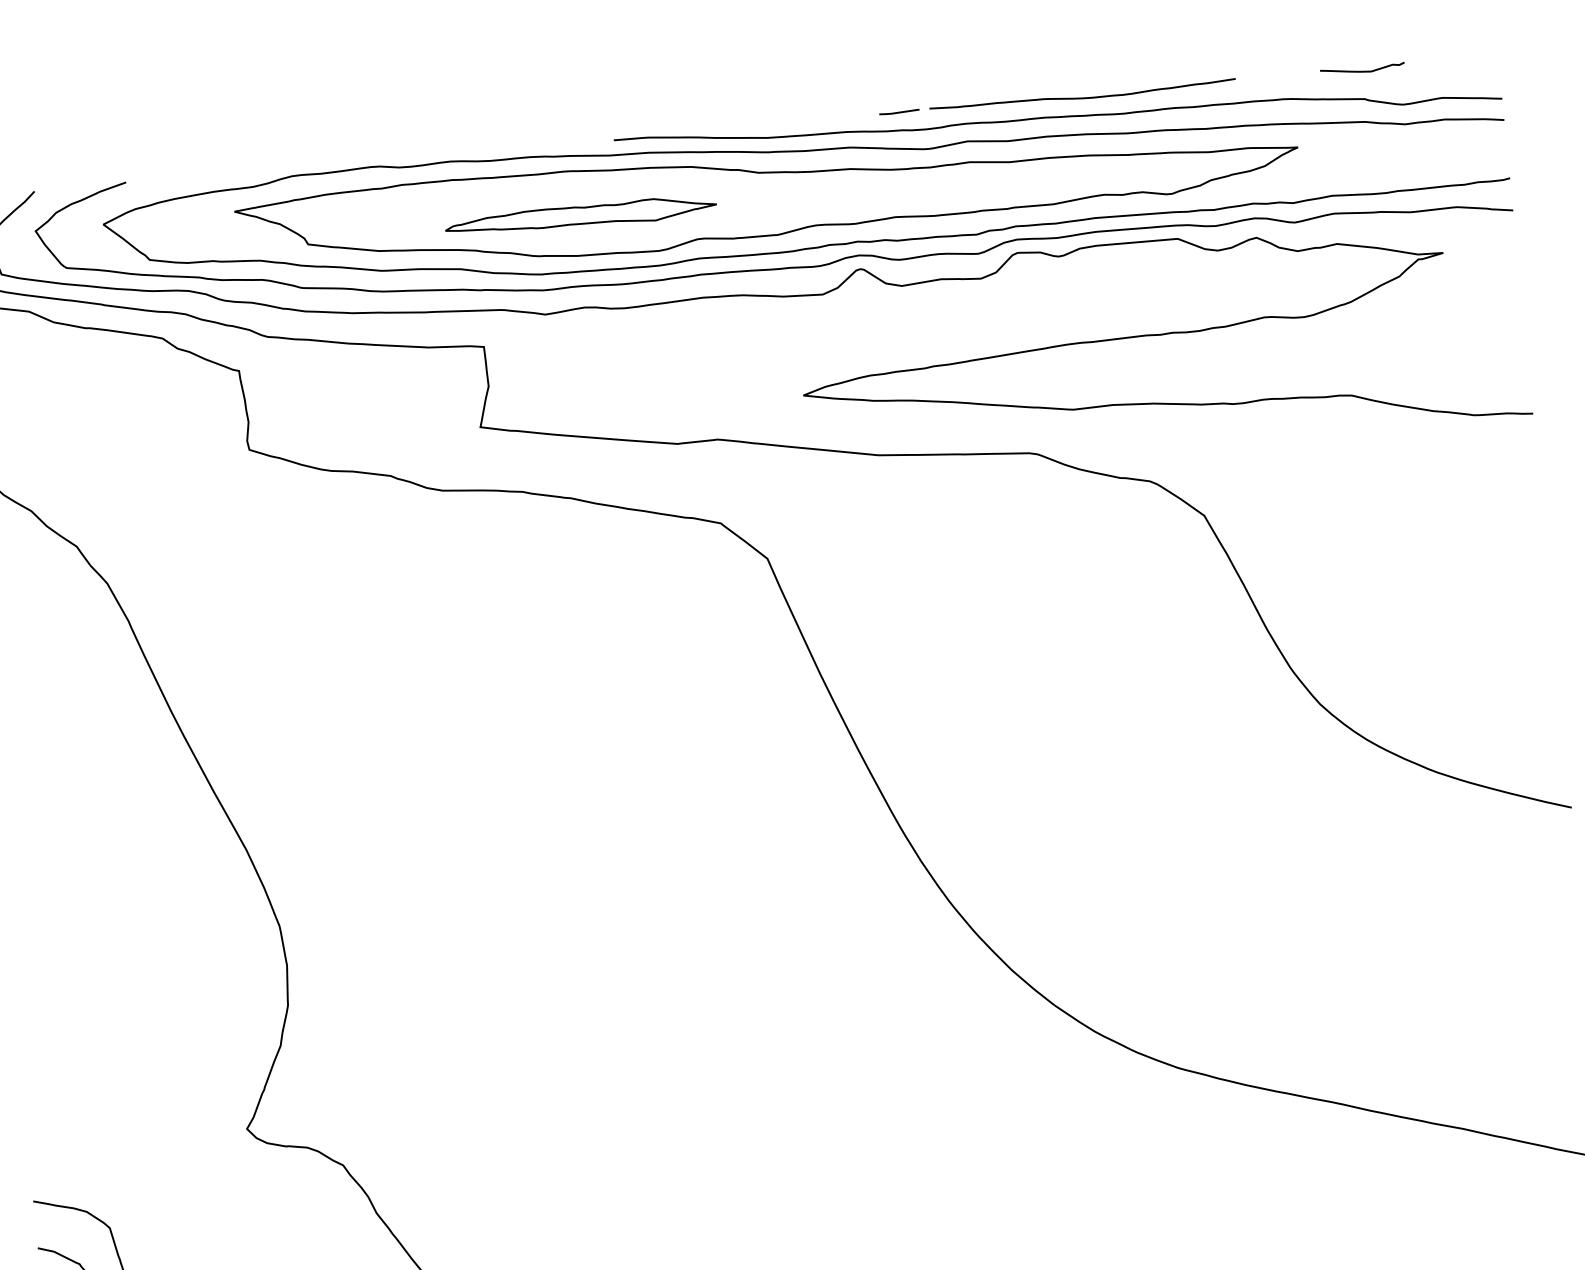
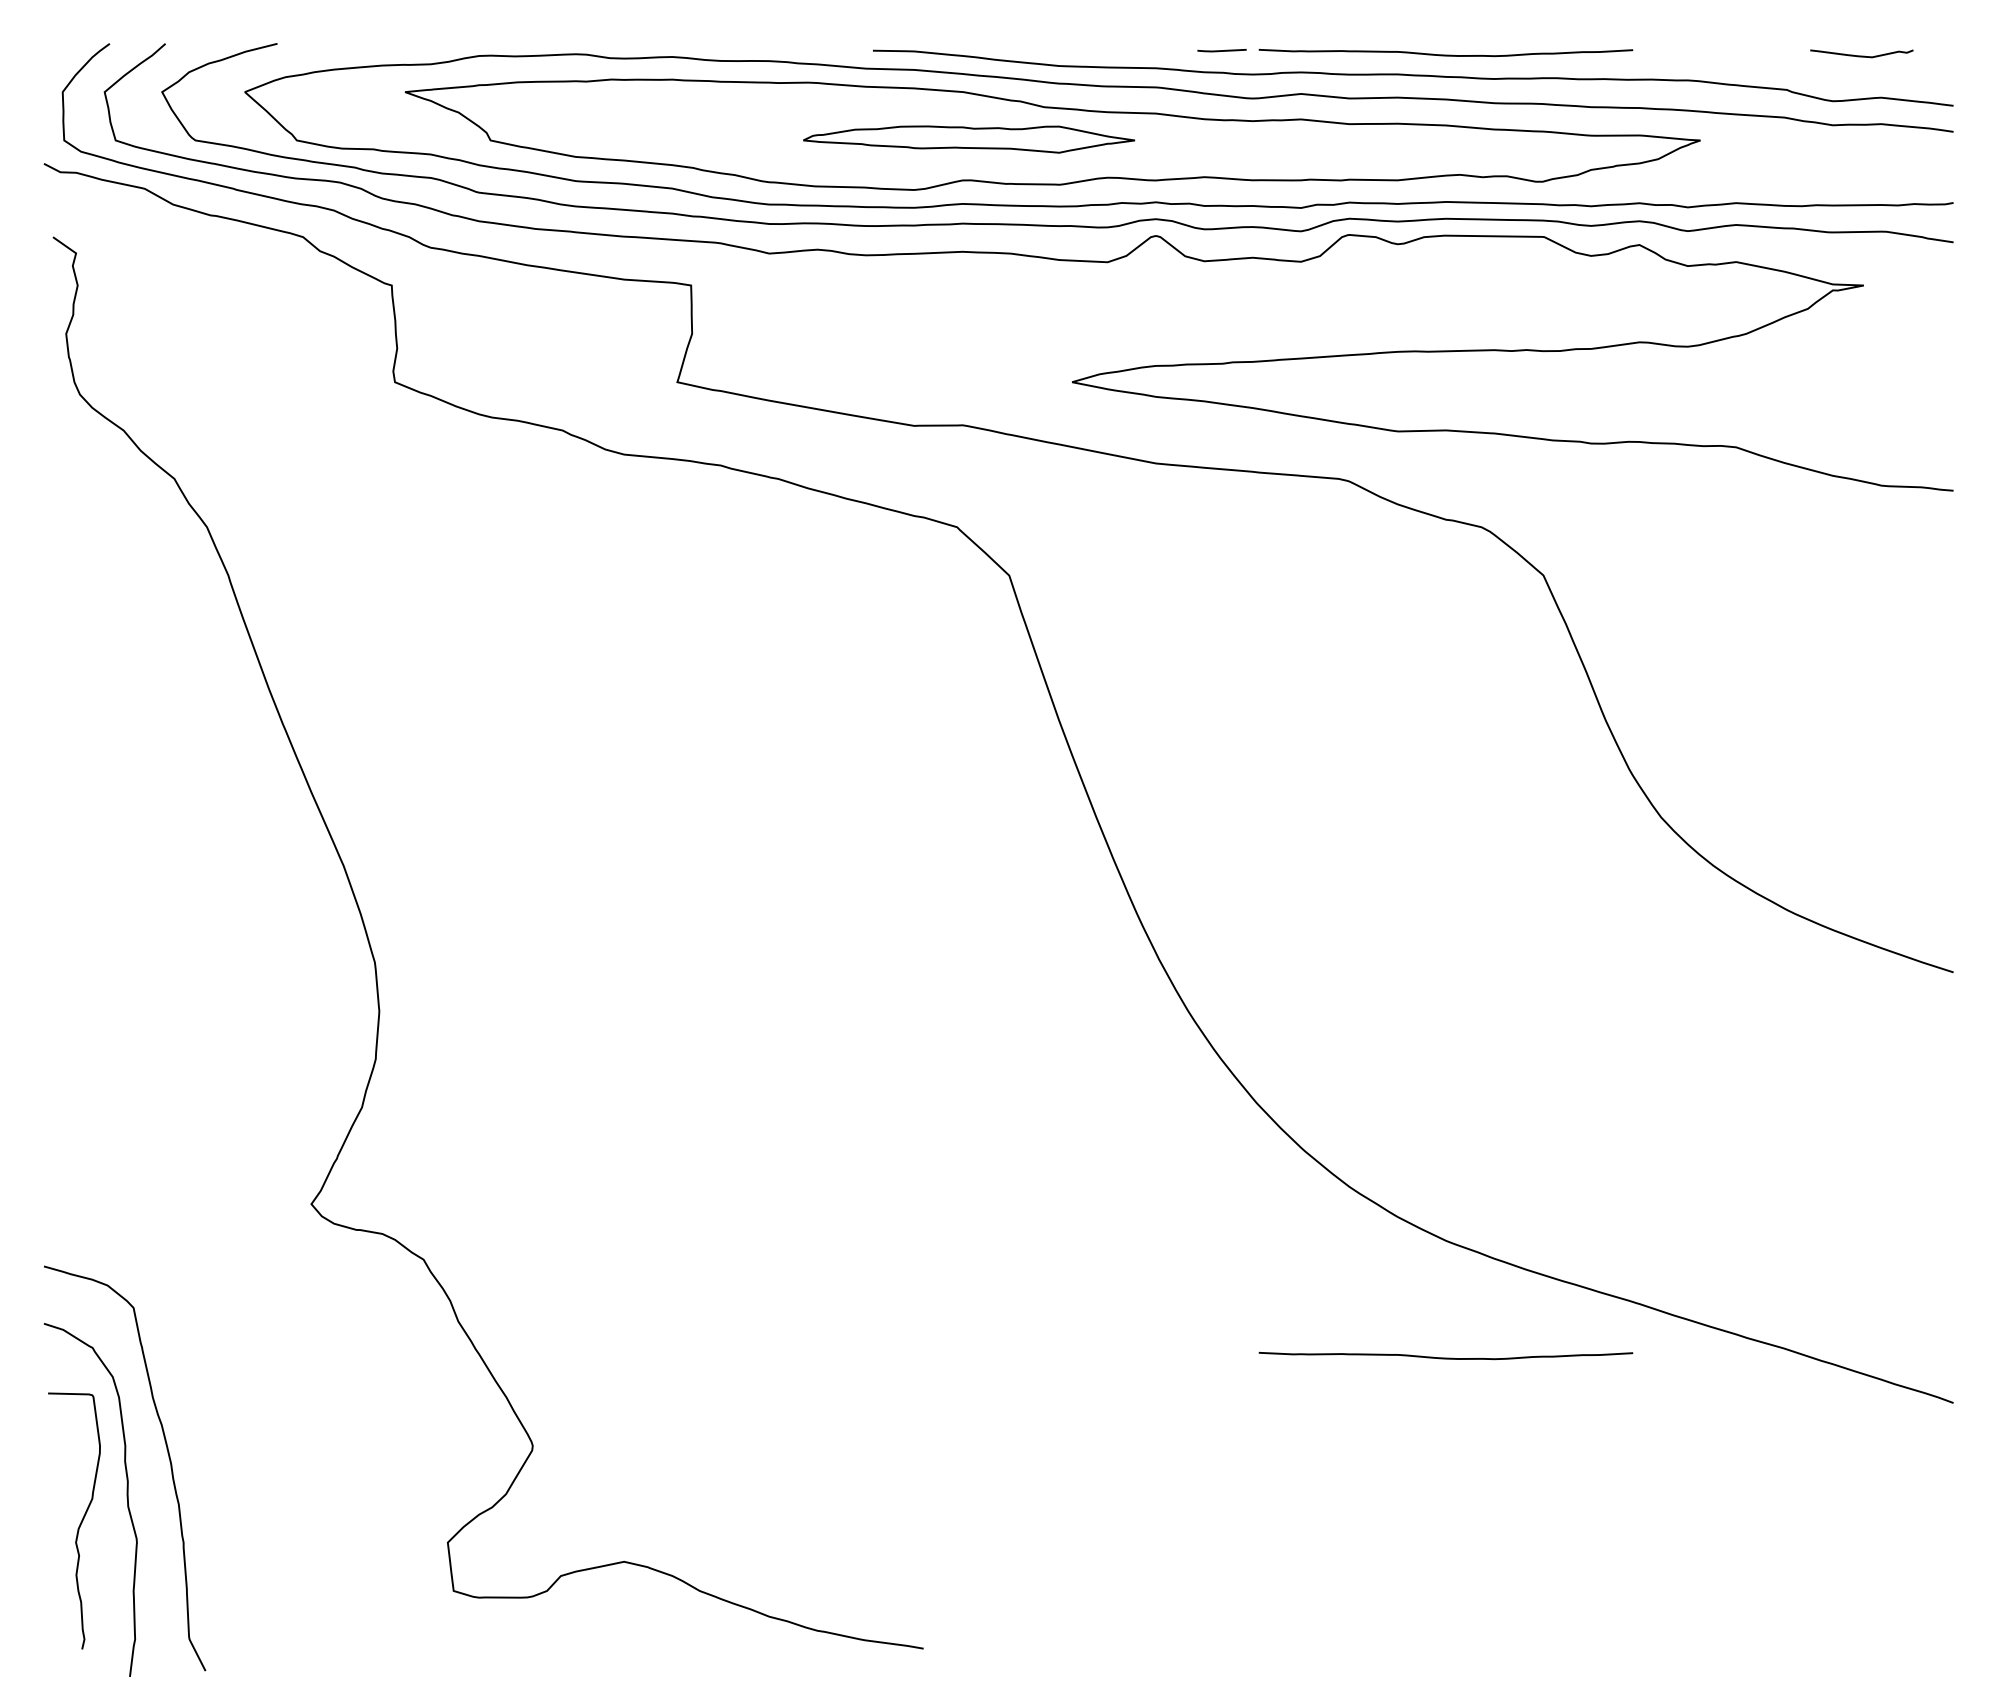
curve: (1362, 70) -> (1861, 55), moved
part: (581, 216) -> (969, 139), moved
curve: (1187, 1163) -> (1445, 1357), added

